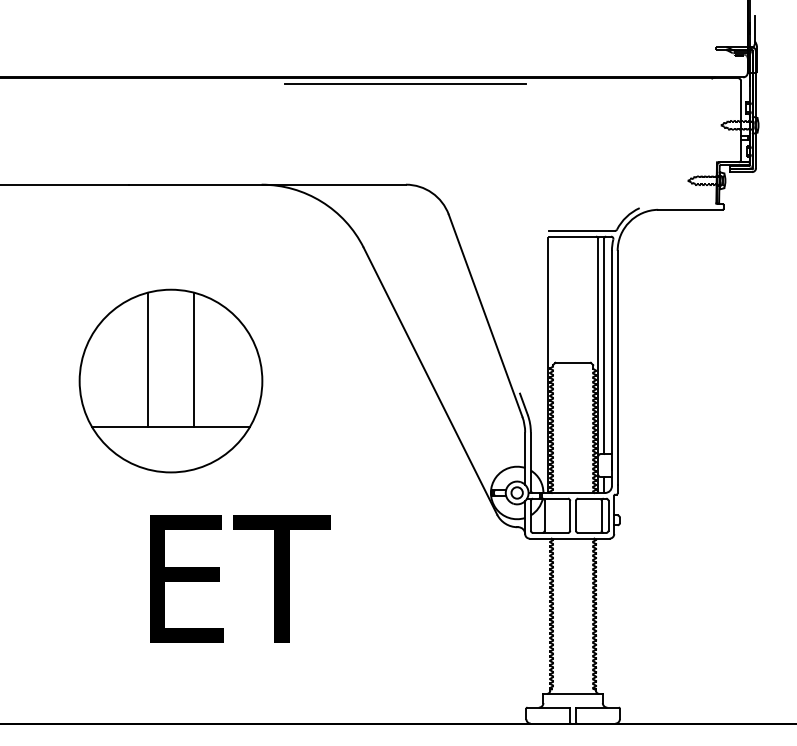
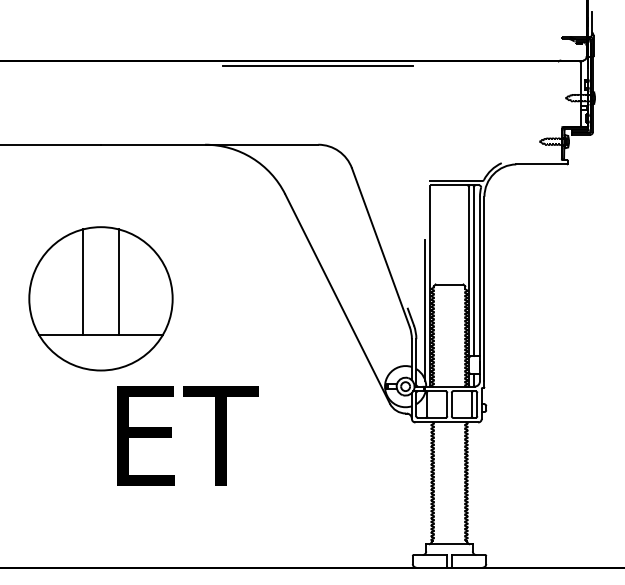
part: (170, 380) -> (100, 298), moved
line: (542, 394) -> (425, 309), added
text: (239, 578) -> (187, 435), moved

